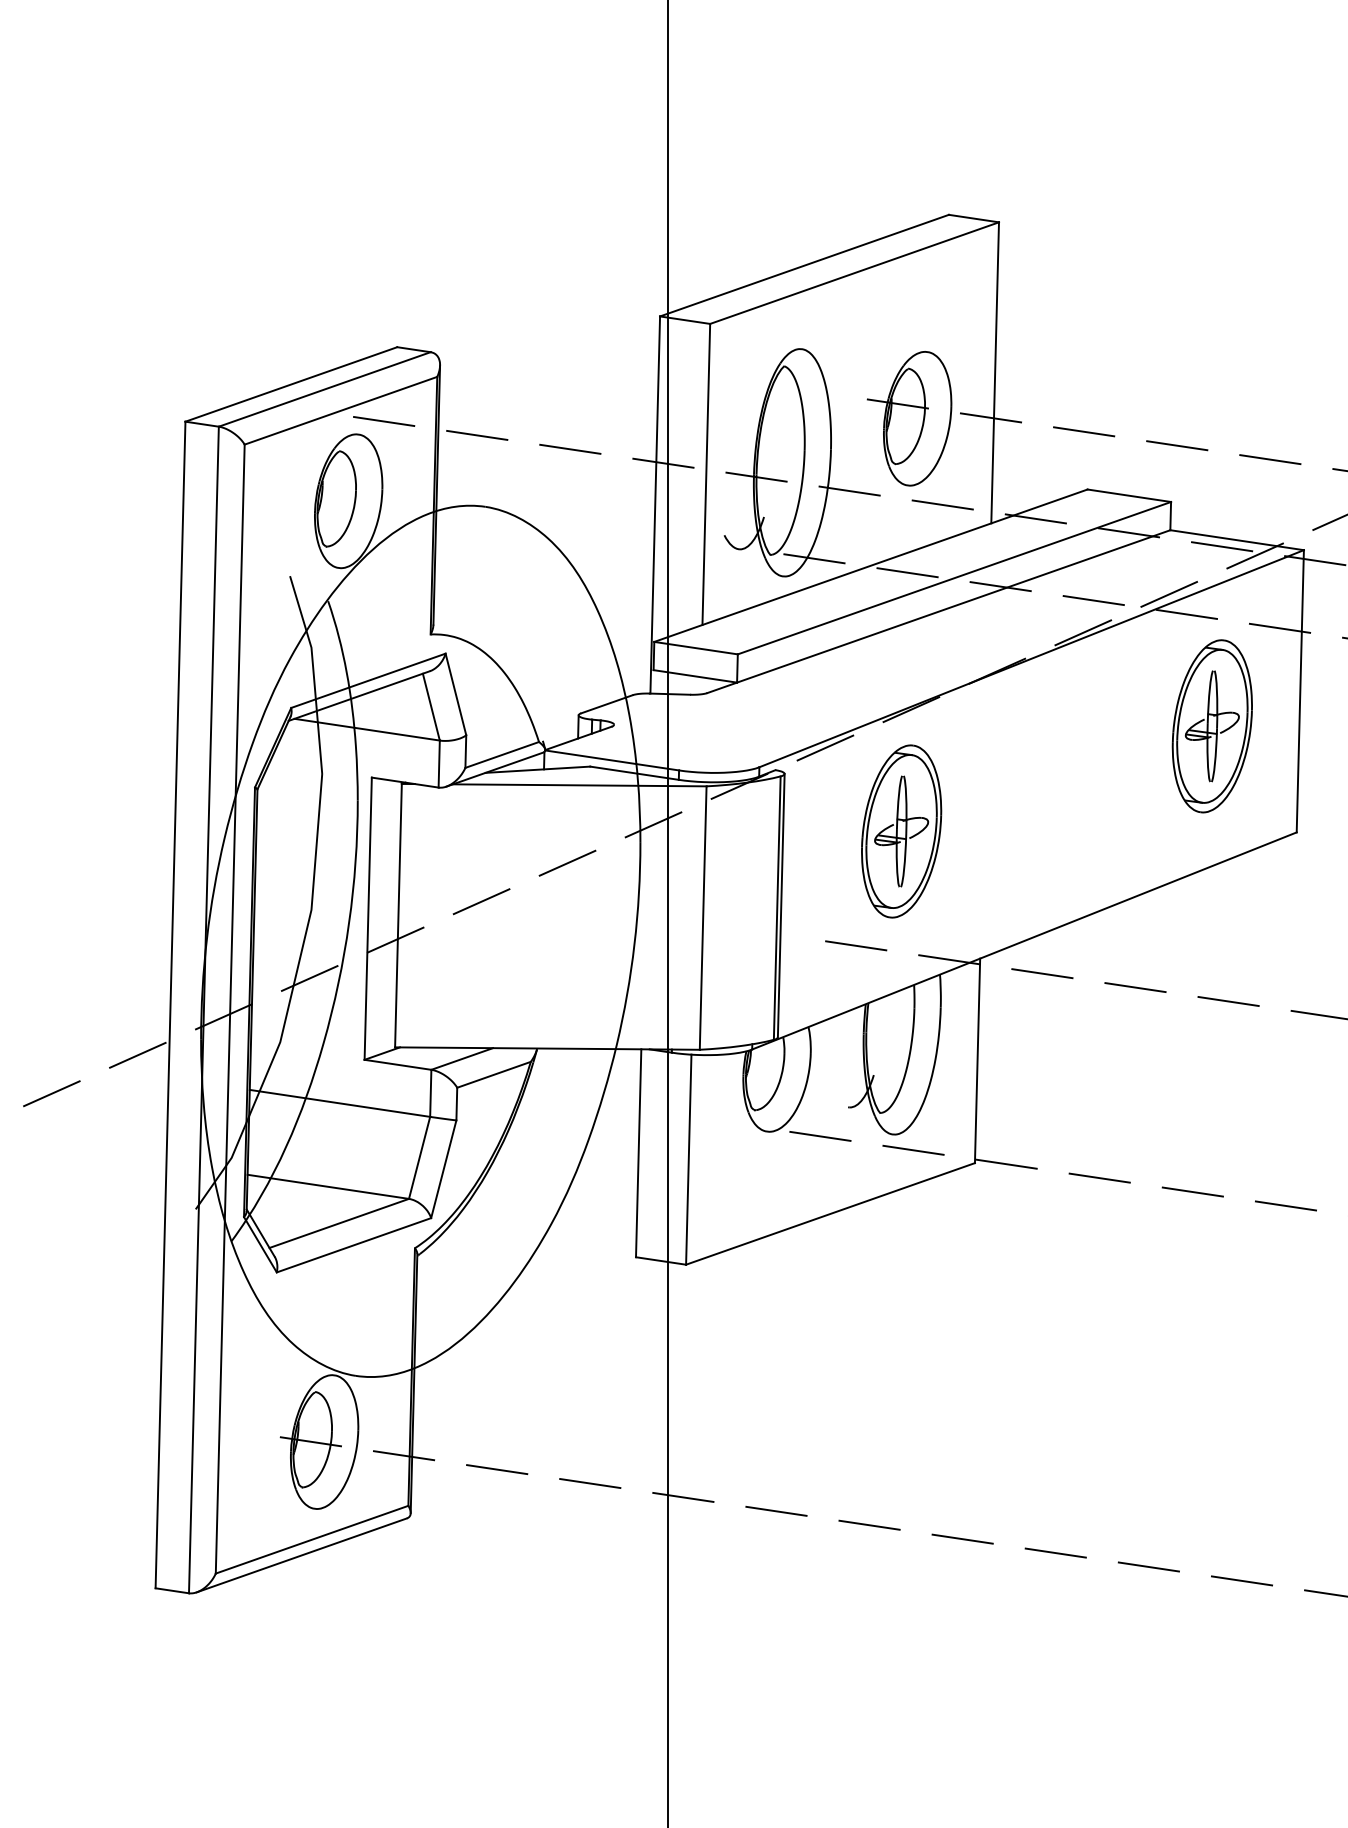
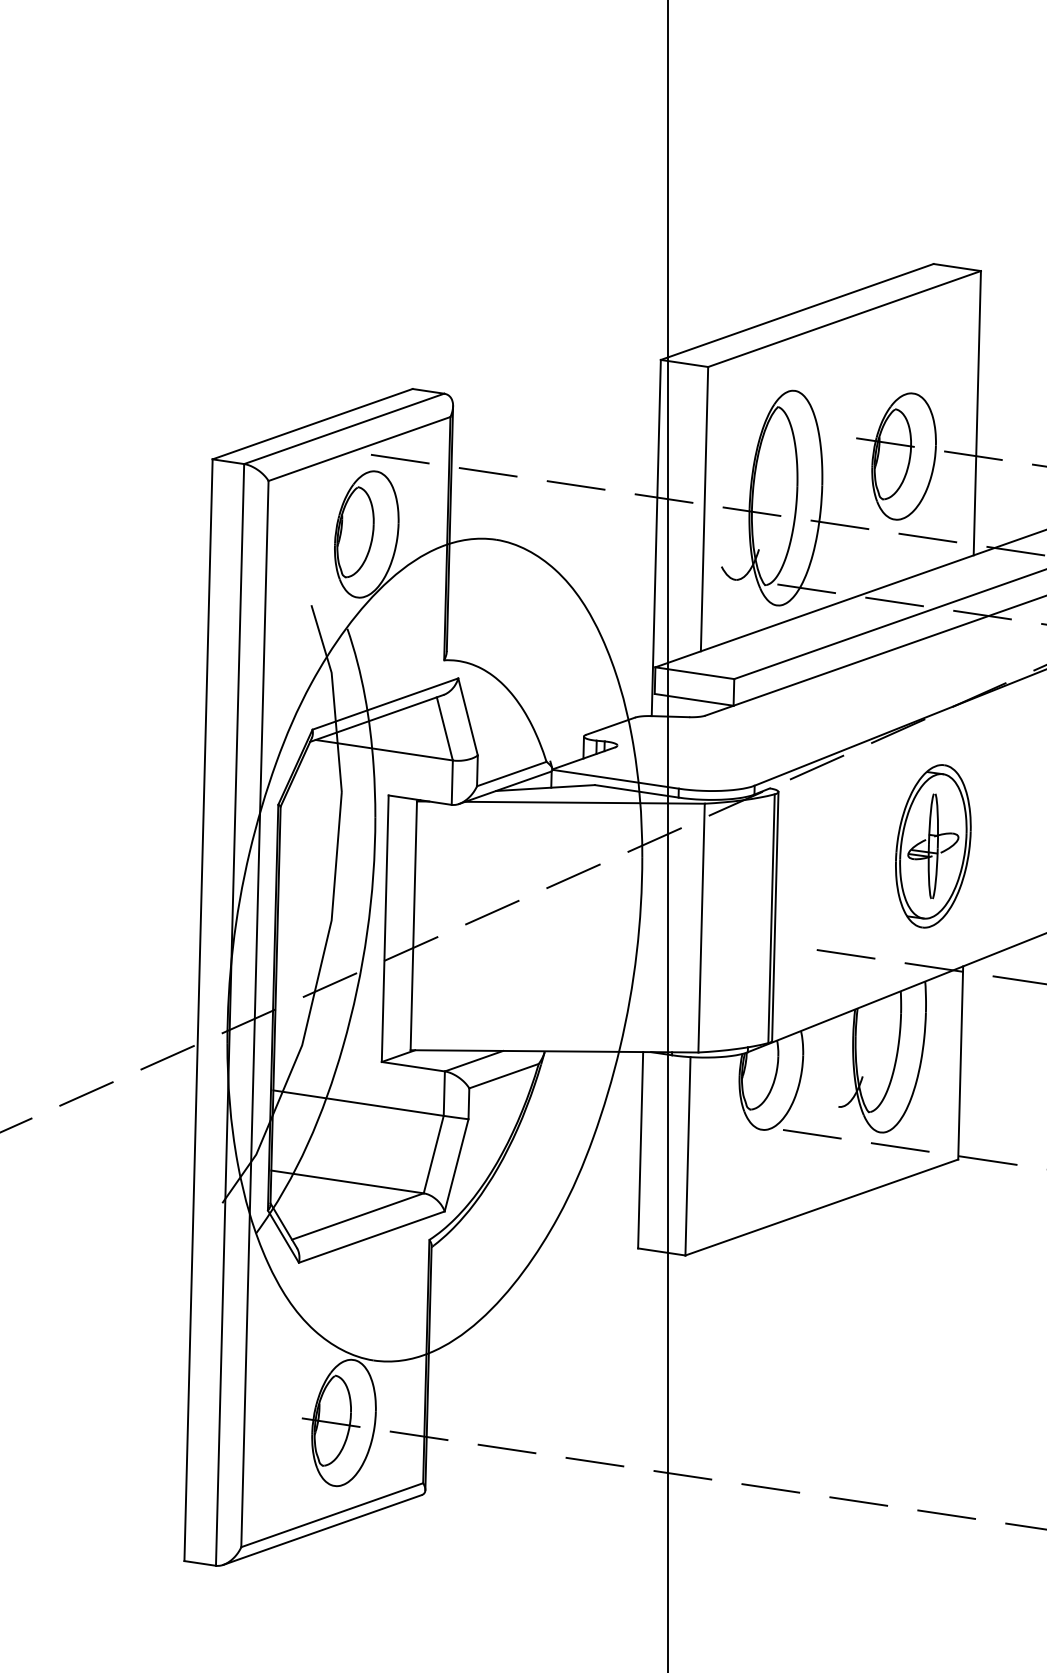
part: (901, 831) -> (933, 846), moved

